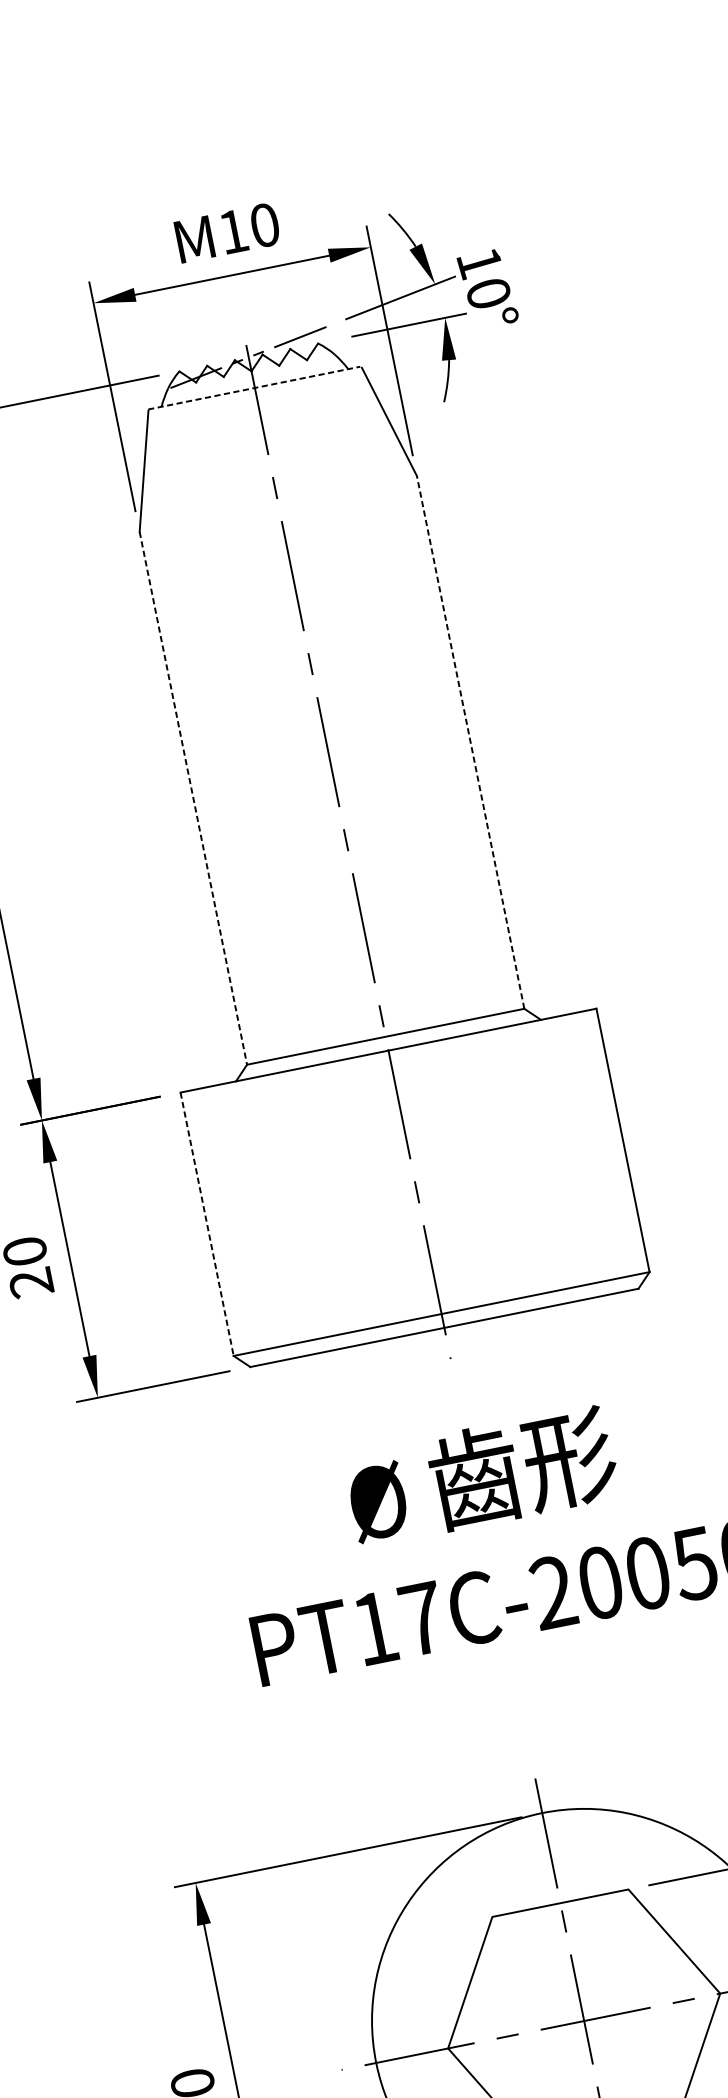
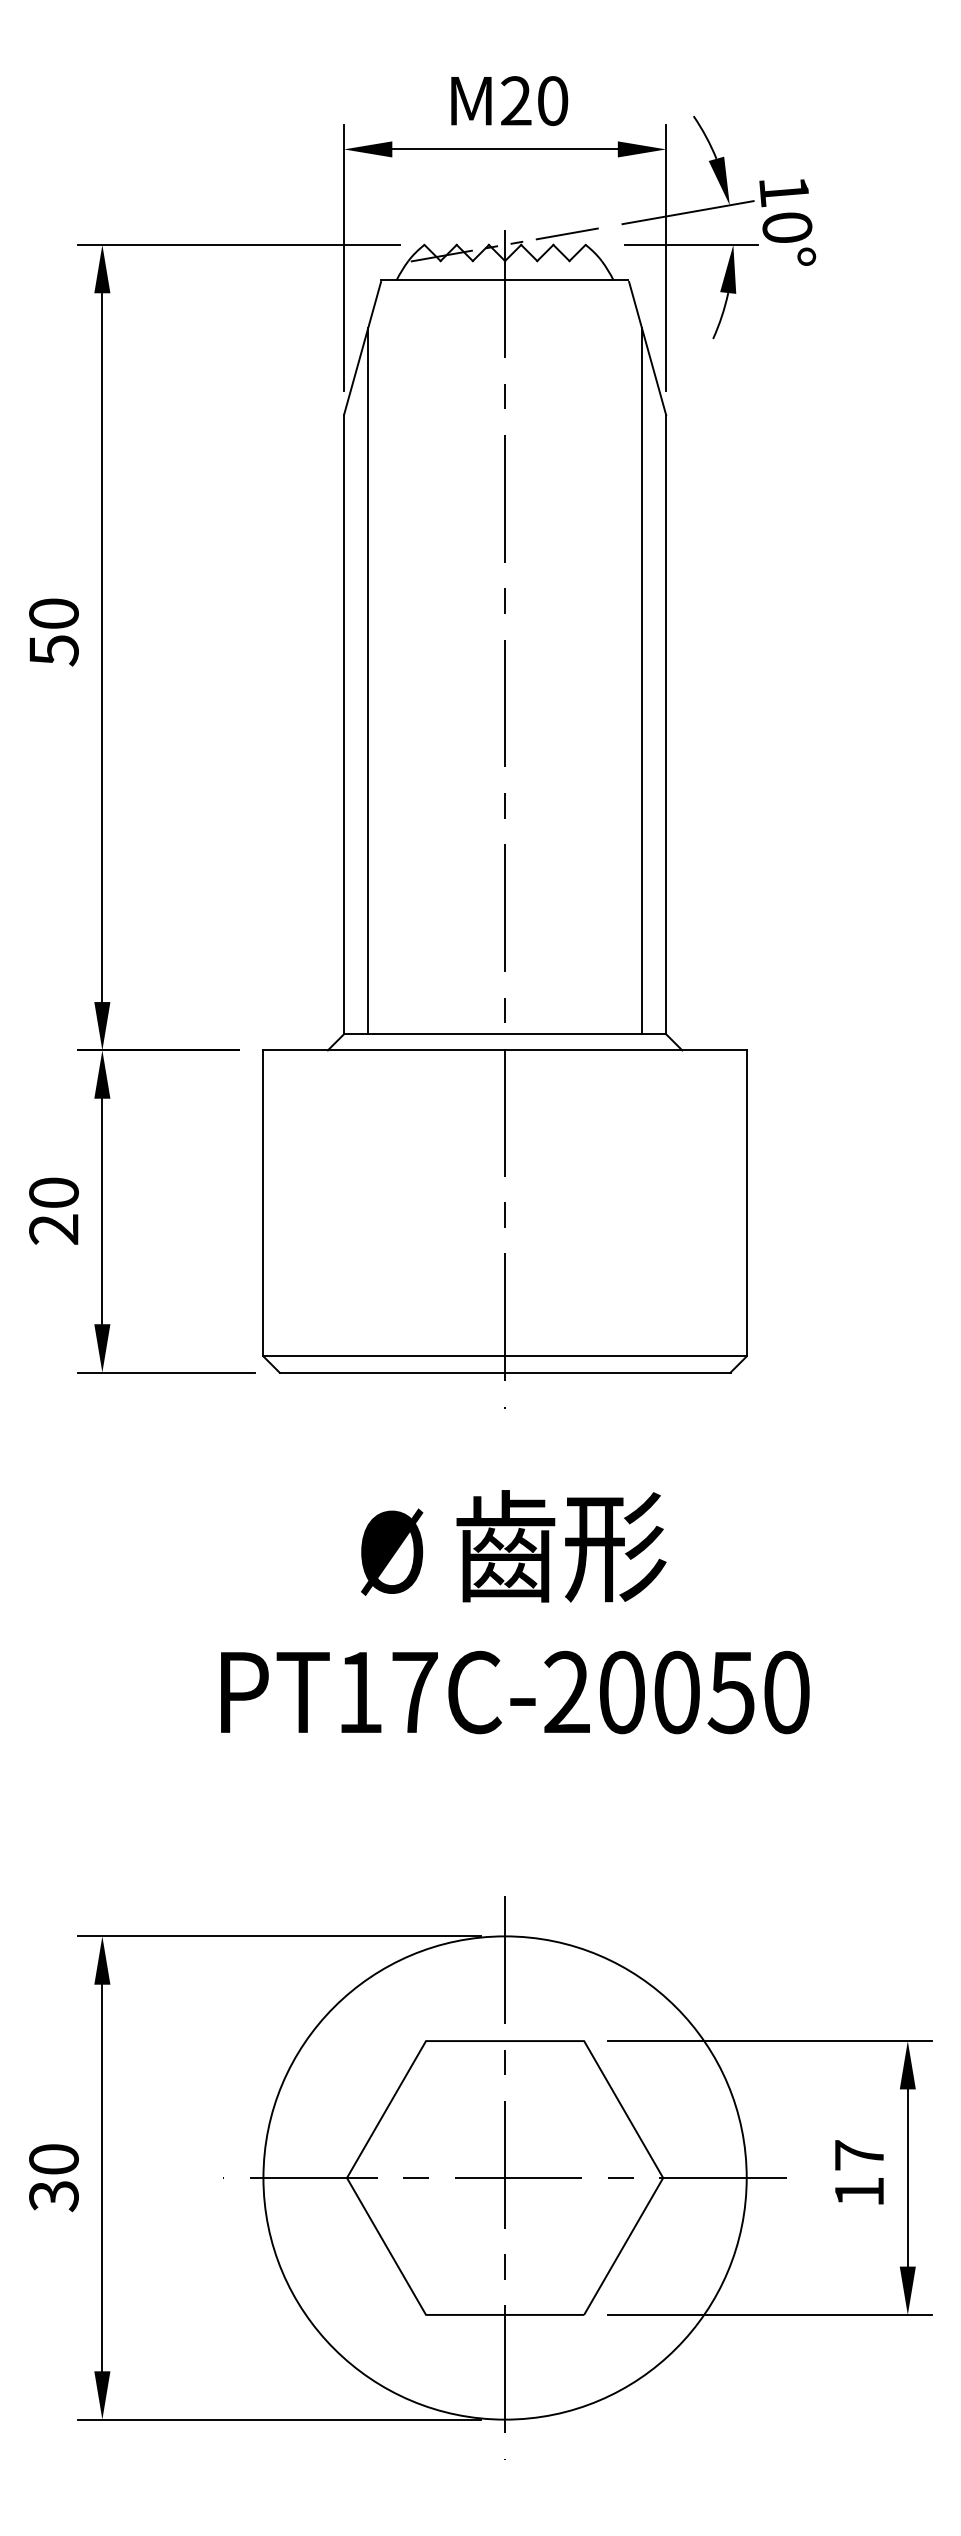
text: (233, 231) -> (516, 100), 10 -> 20
line: (254, 388) -> (504, 280), dashed -> solid
line: (442, 709) -> (642, 681), added
line: (470, 742) -> (666, 724), dashed -> solid
line: (206, 756) -> (368, 681), added
line: (193, 798) -> (344, 724), dashed -> solid
line: (207, 1224) -> (263, 1203), dashed -> solid

